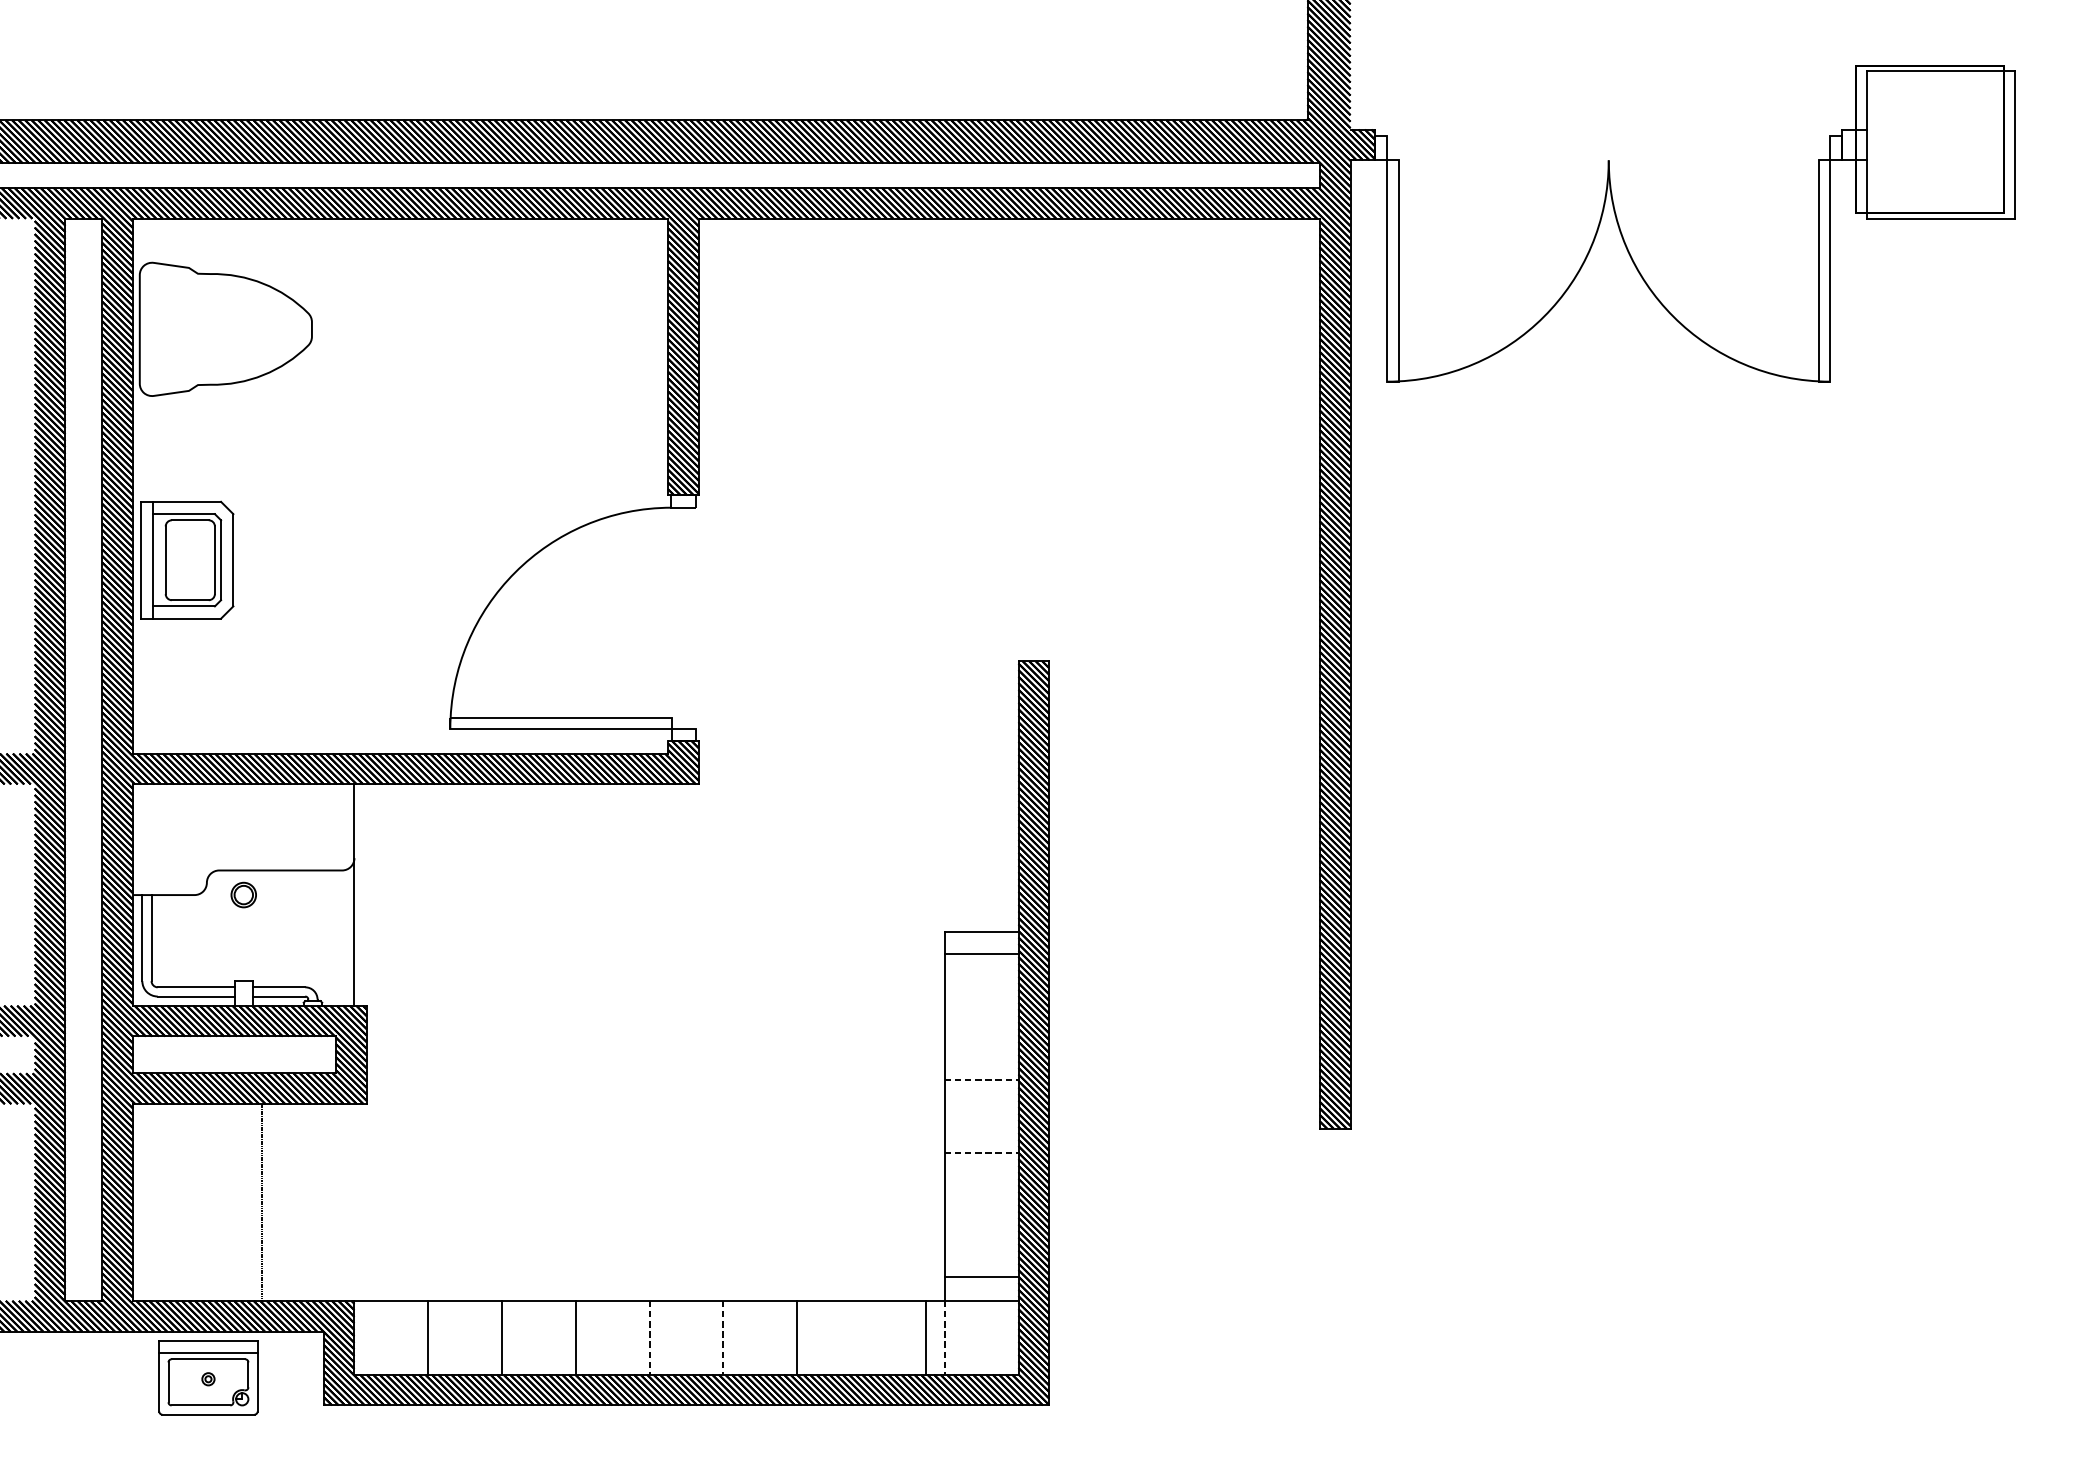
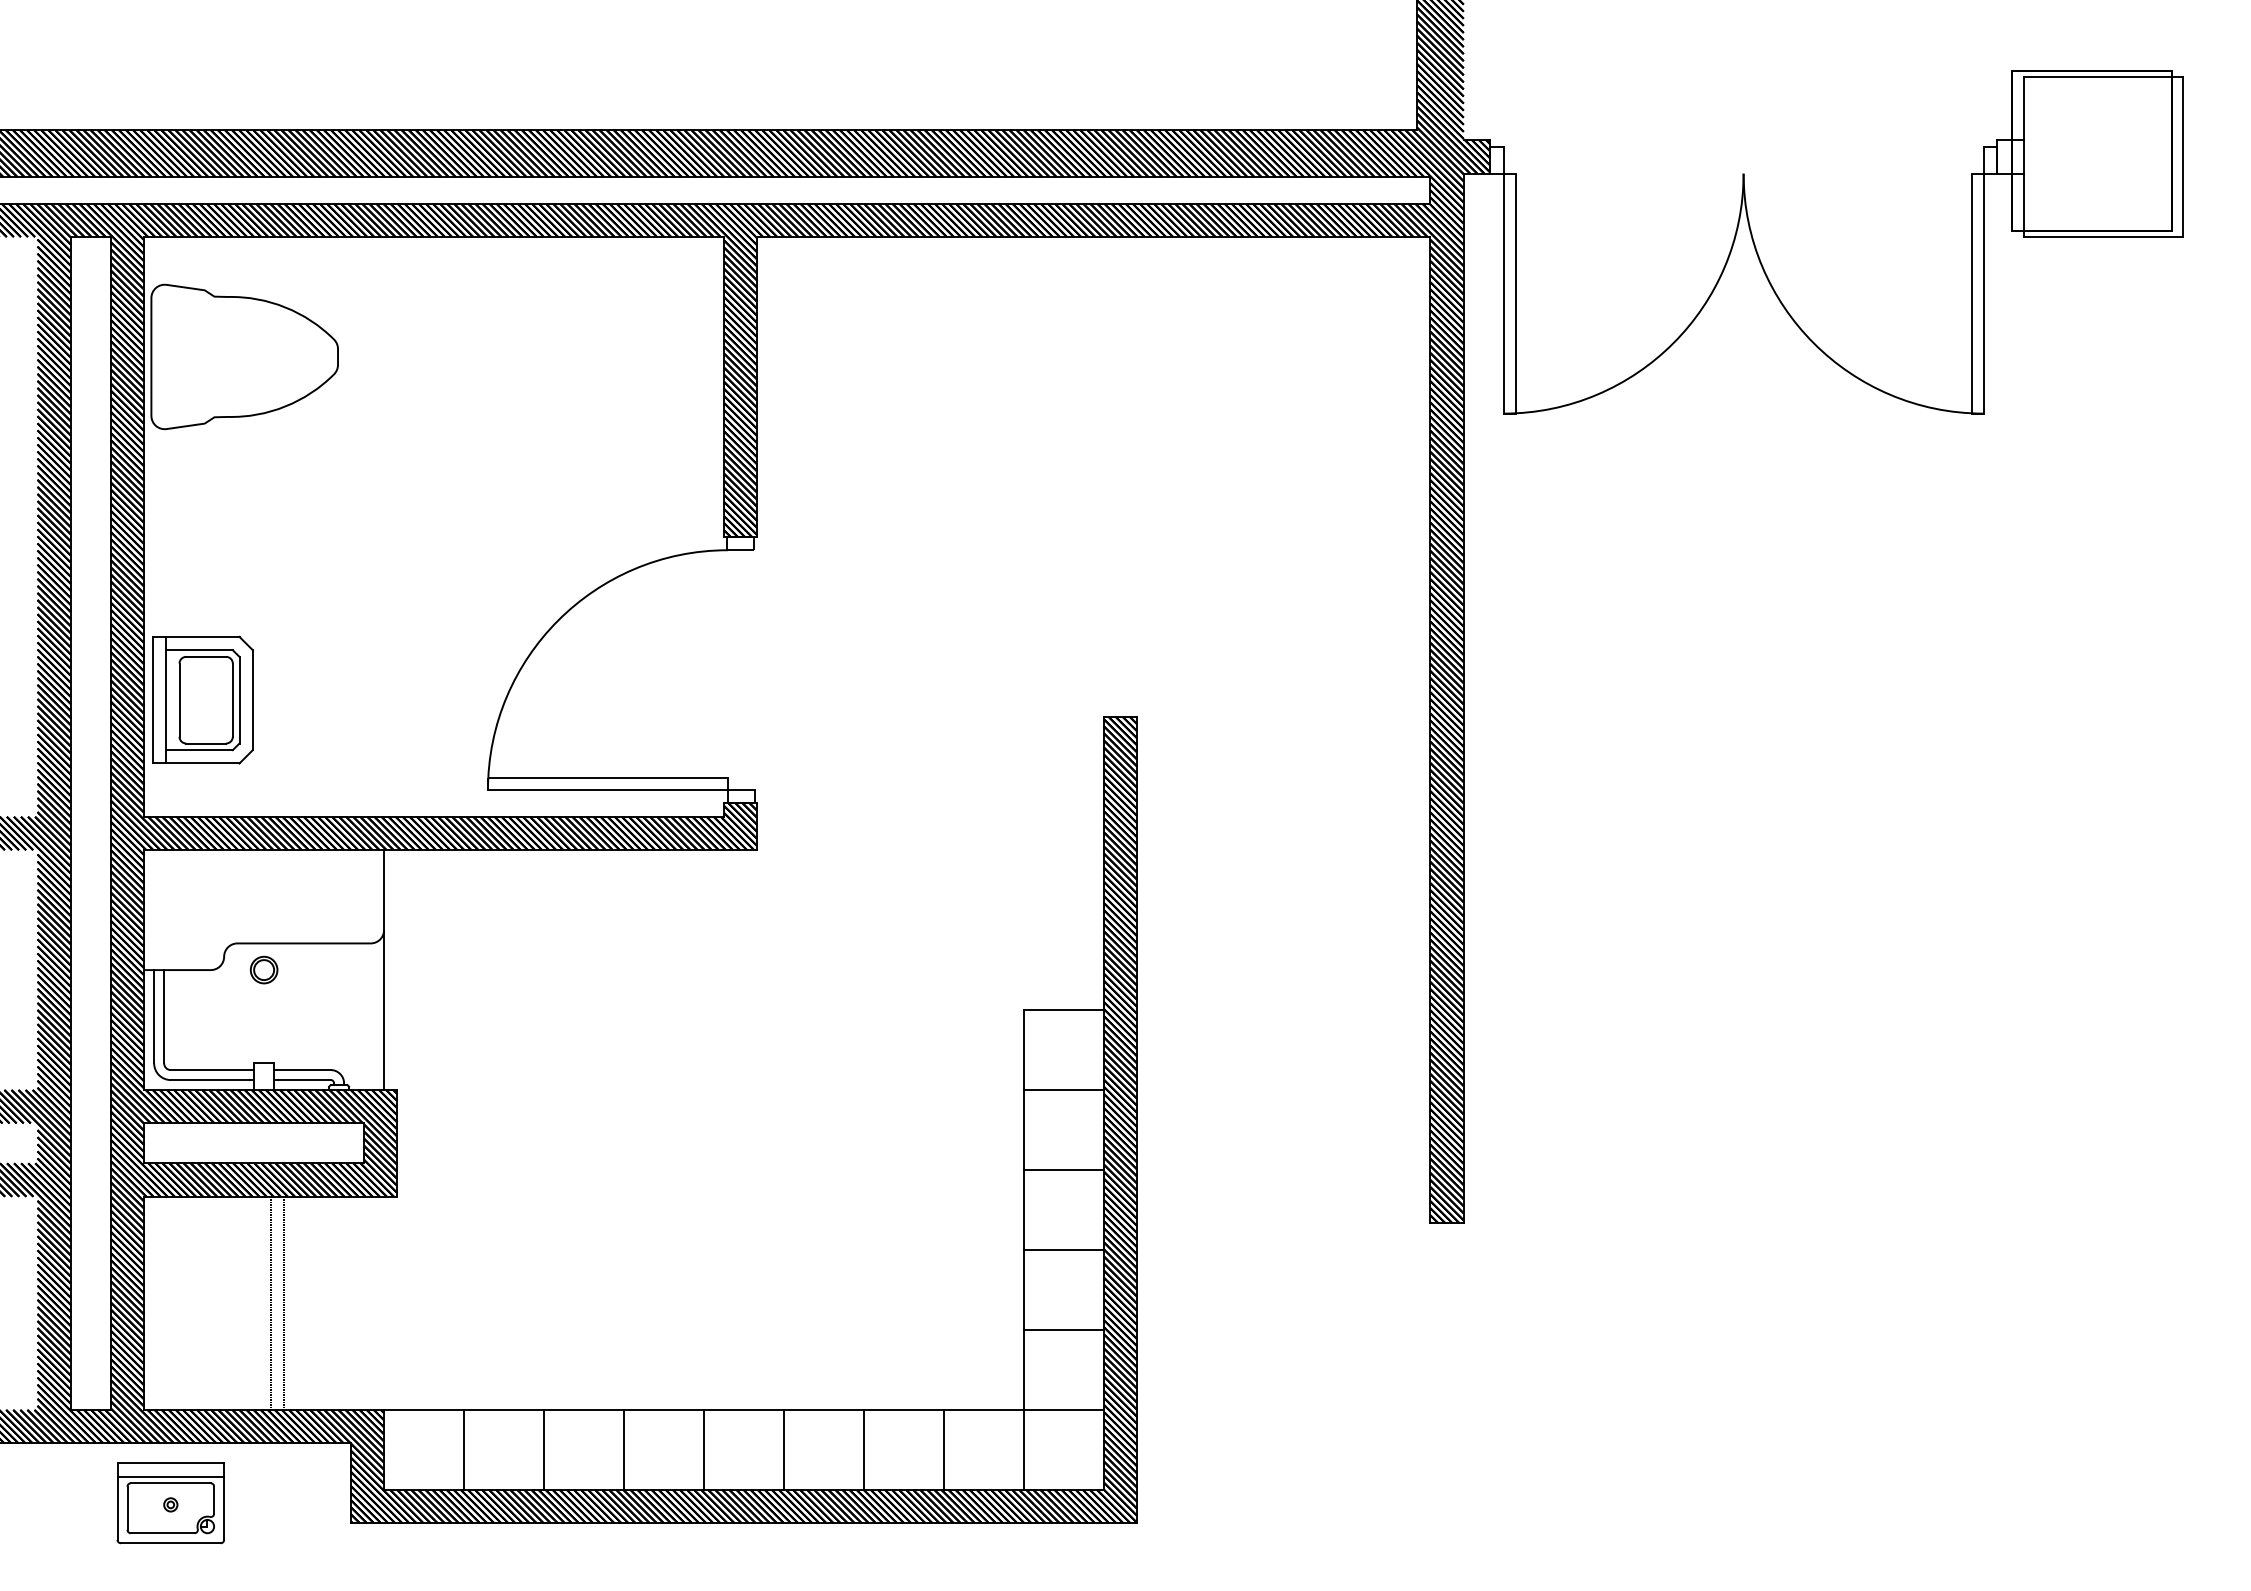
part: (186, 559) -> (202, 699), moved
line: (981, 954) -> (1063, 1090), moved
line: (981, 1079) -> (1063, 1170), dashed -> solid
line: (981, 1153) -> (1063, 1250), dashed -> solid
line: (249, 1201) -> (270, 1302), added
line: (981, 1276) -> (1063, 1329), moved
line: (649, 1337) -> (703, 1449), dashed -> solid
line: (722, 1337) -> (783, 1449), dashed -> solid
line: (925, 1337) -> (943, 1449), moved
line: (944, 1337) -> (1023, 1449), dashed -> solid
part: (208, 1377) -> (170, 1503), moved

